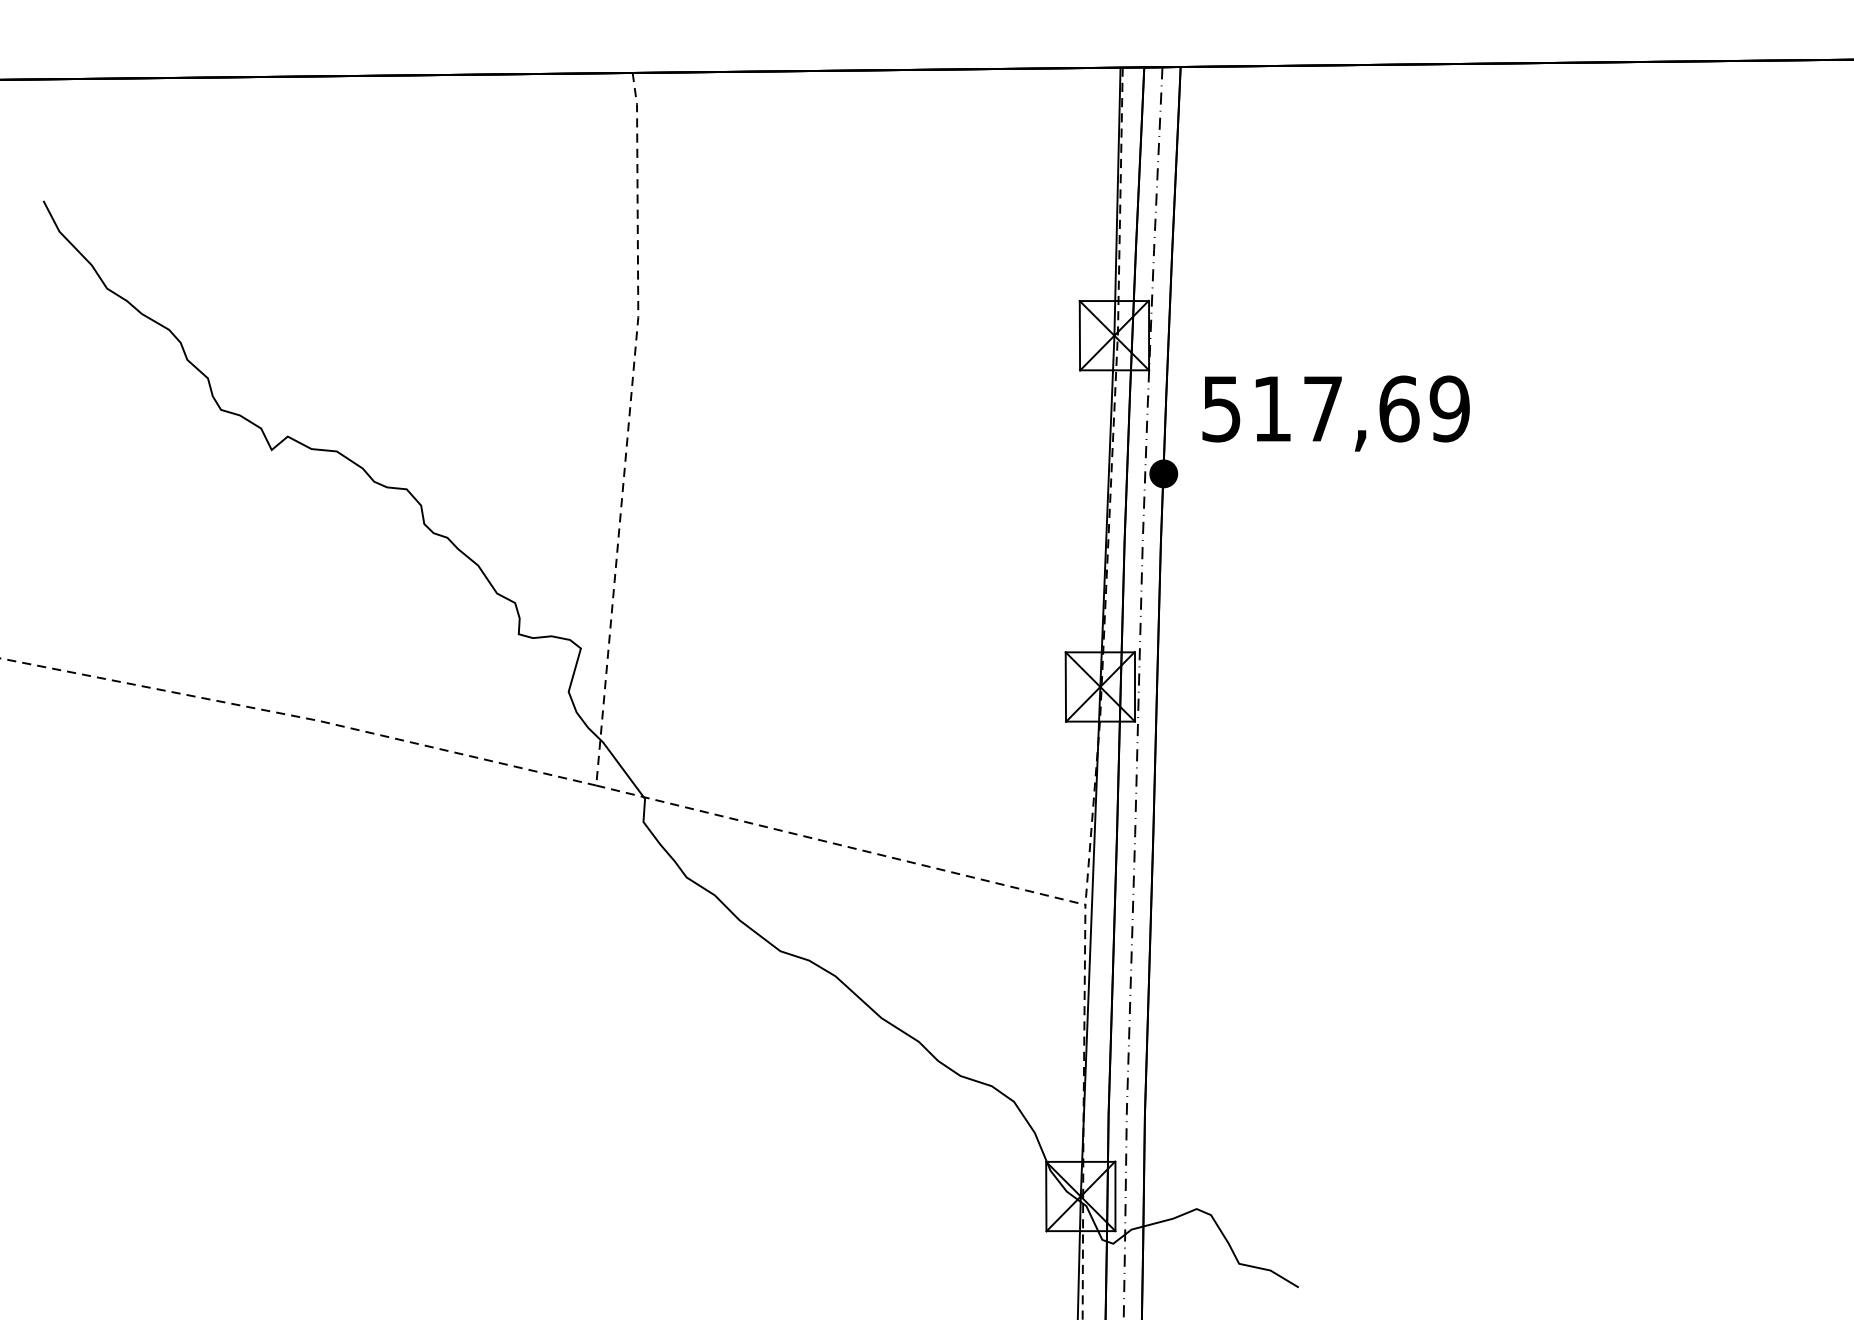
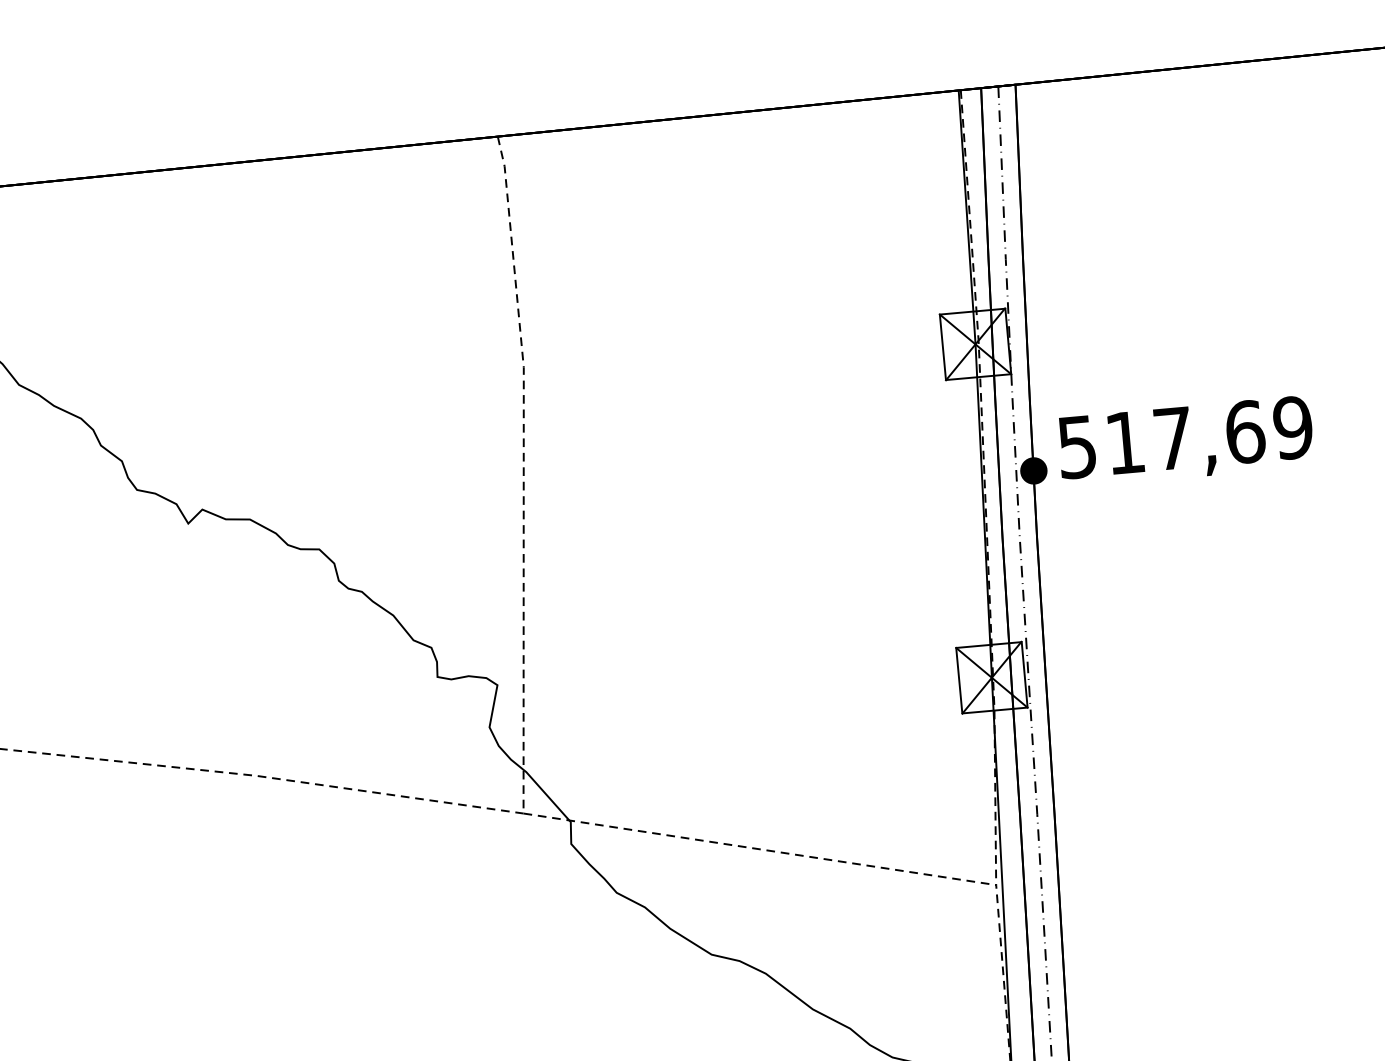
text: (1335, 413) -> (1185, 441), moved

